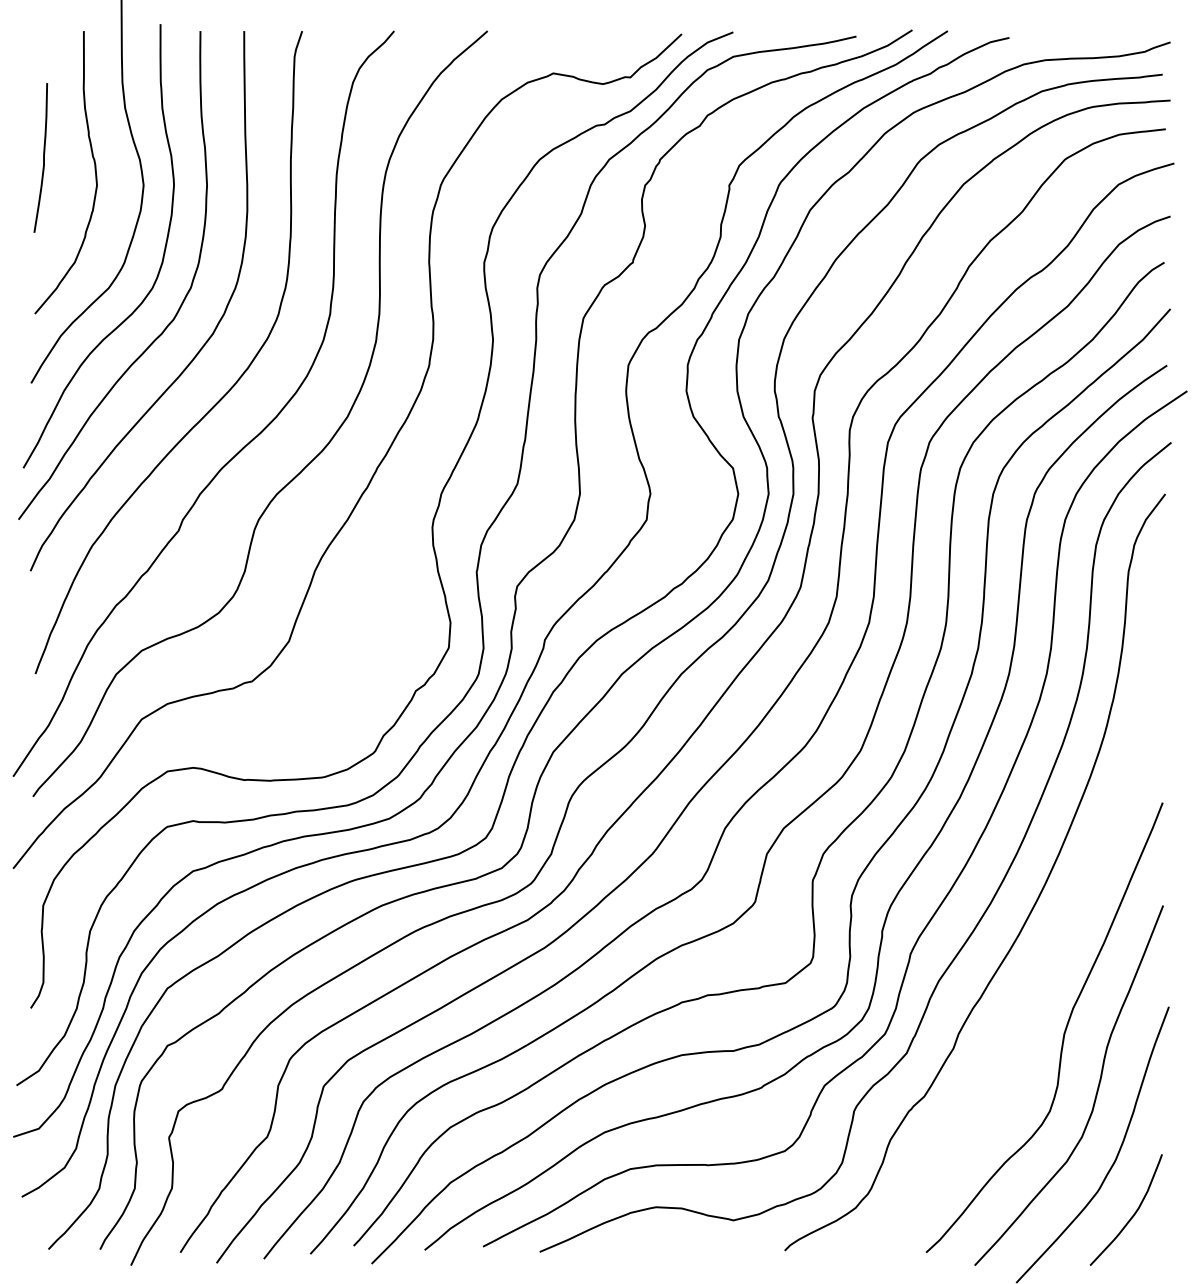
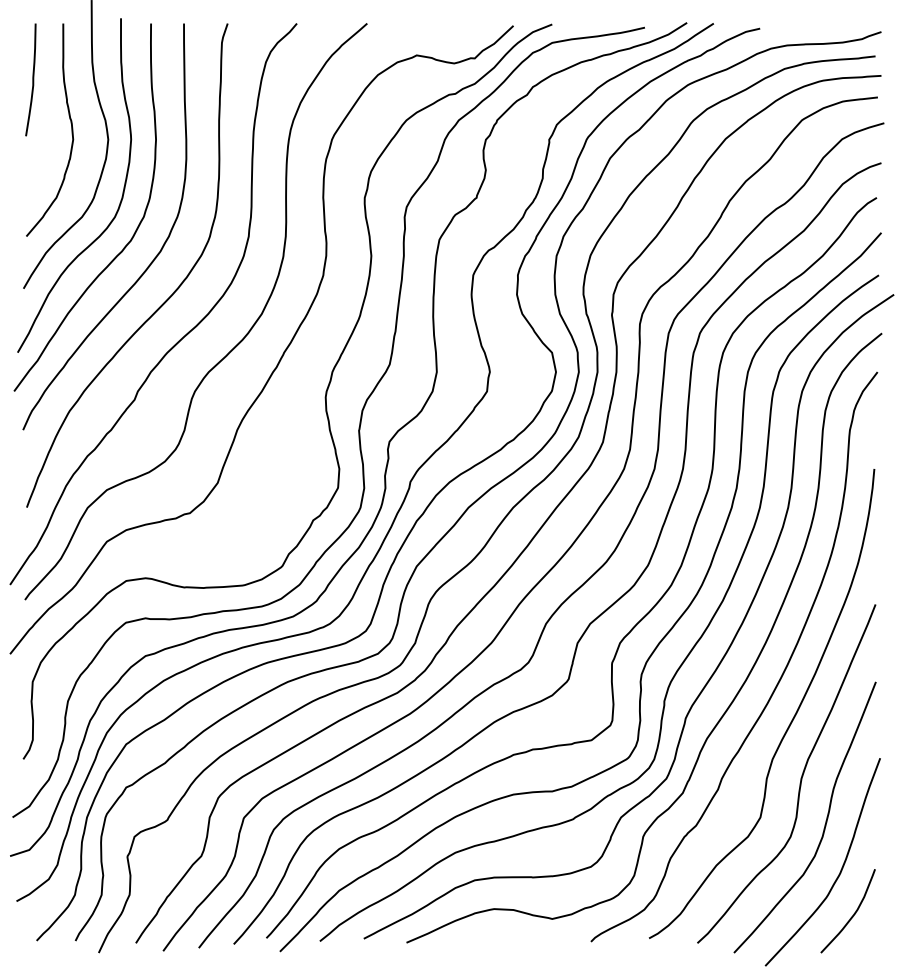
curve: (43, 157) -> (32, 79), moved
curve: (1049, 959) -> (790, 722), added

